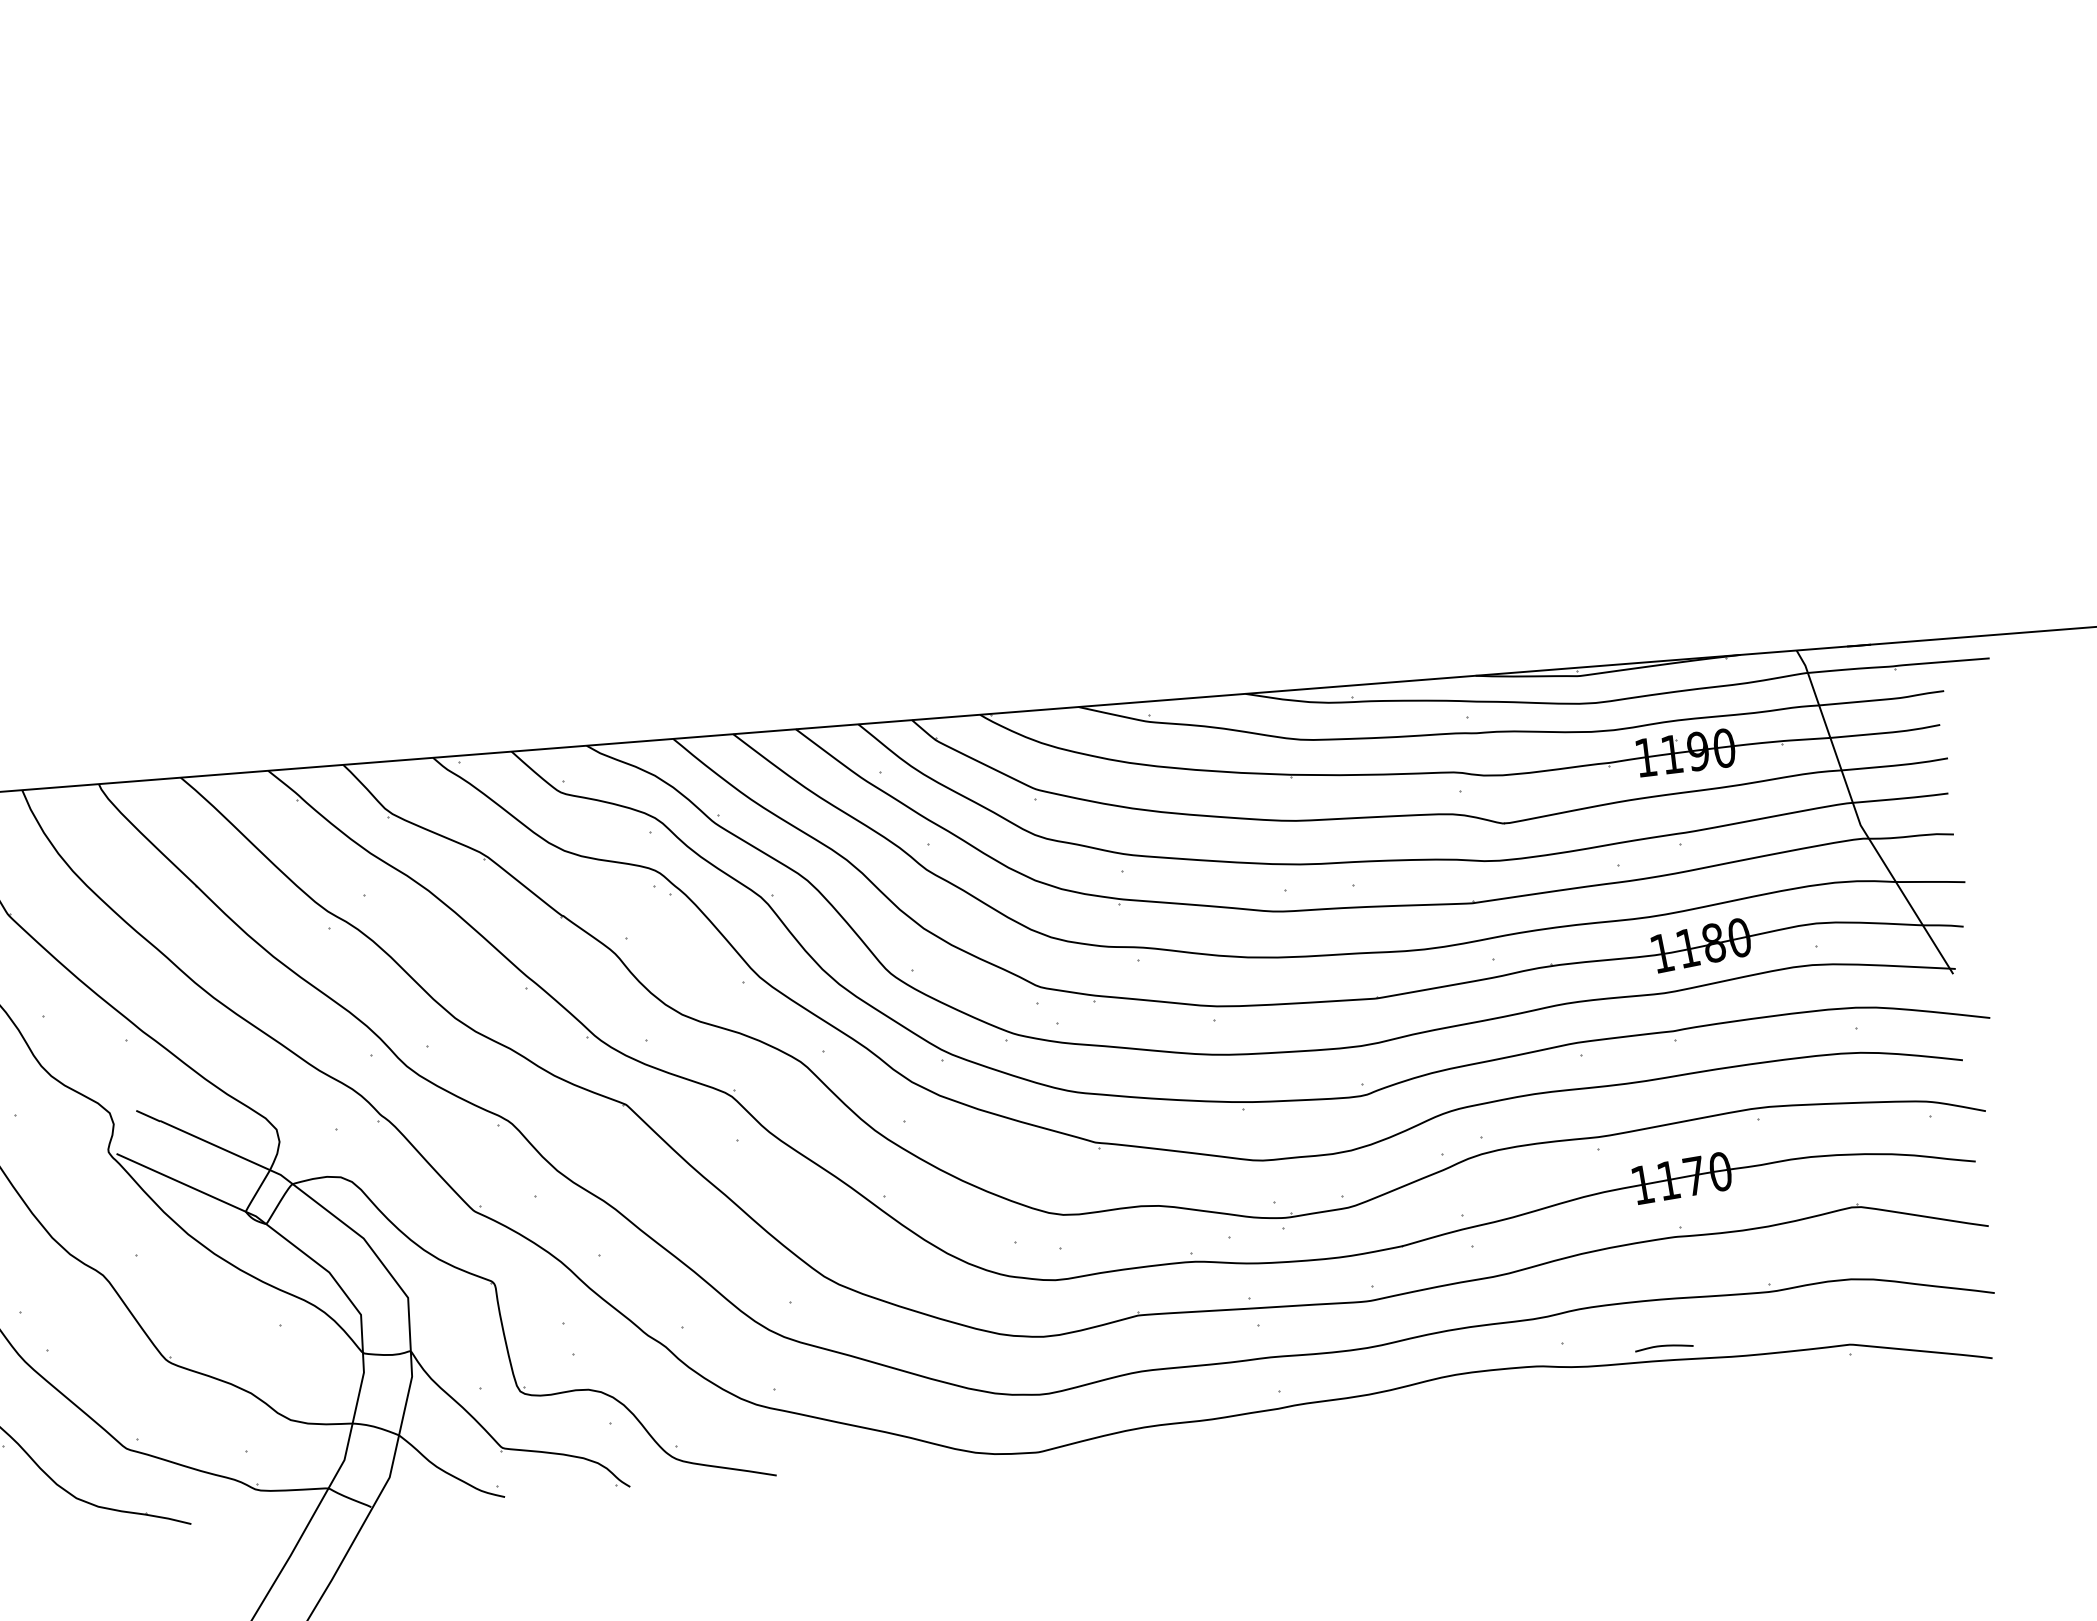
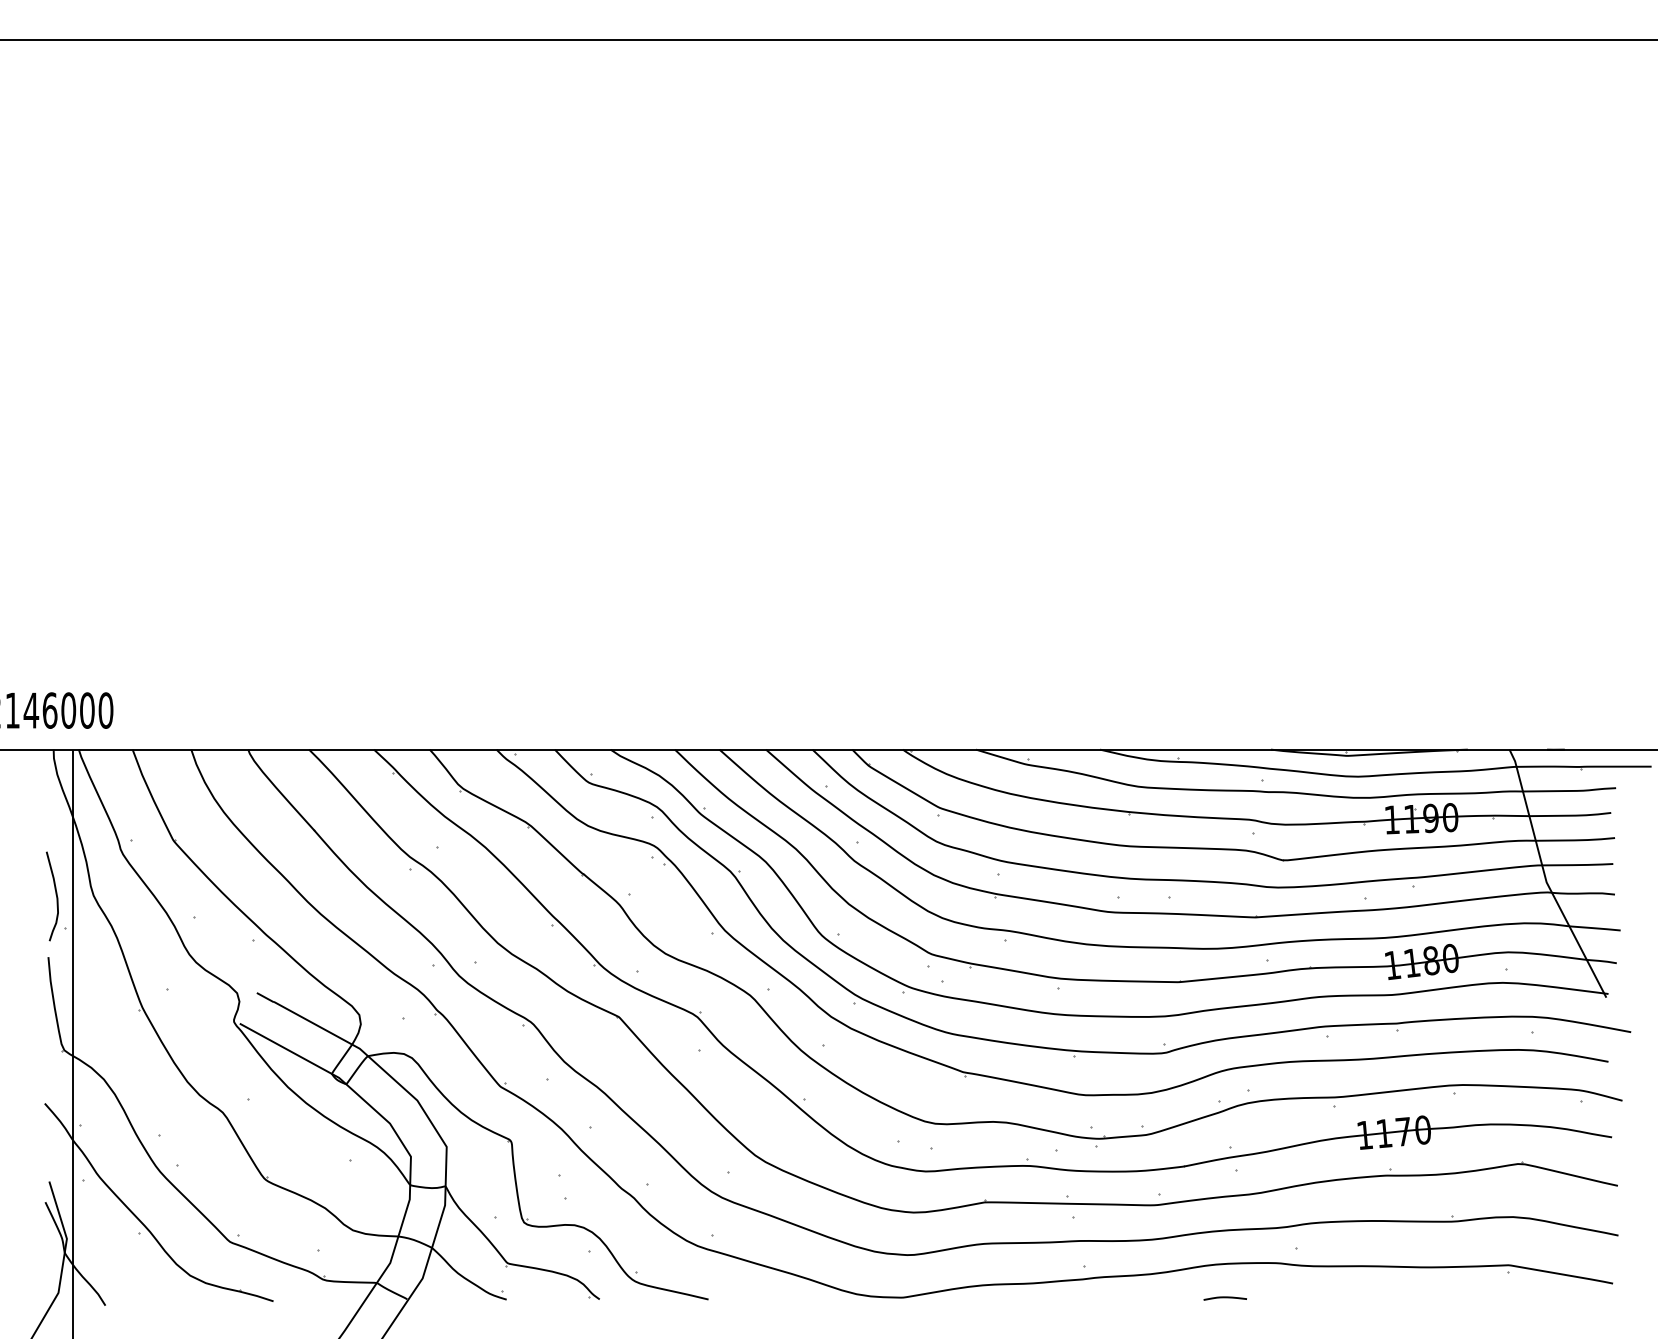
curve: (1663, 1347) -> (1224, 1298), moved

